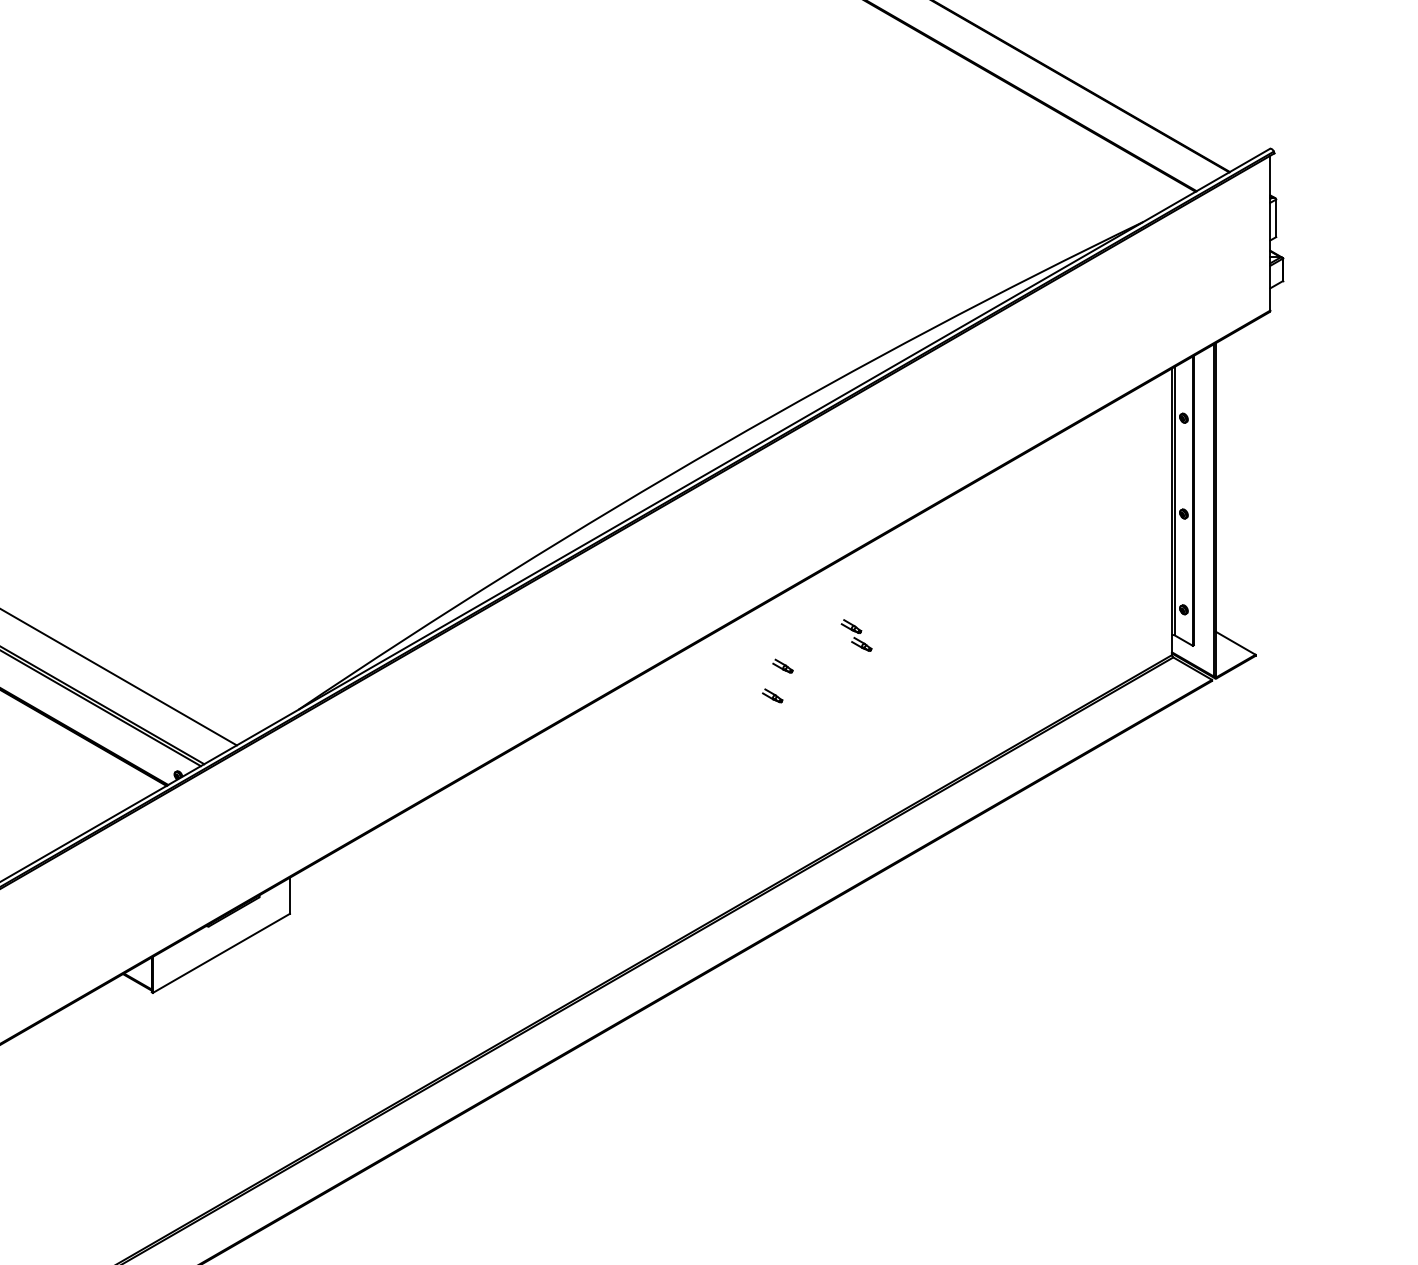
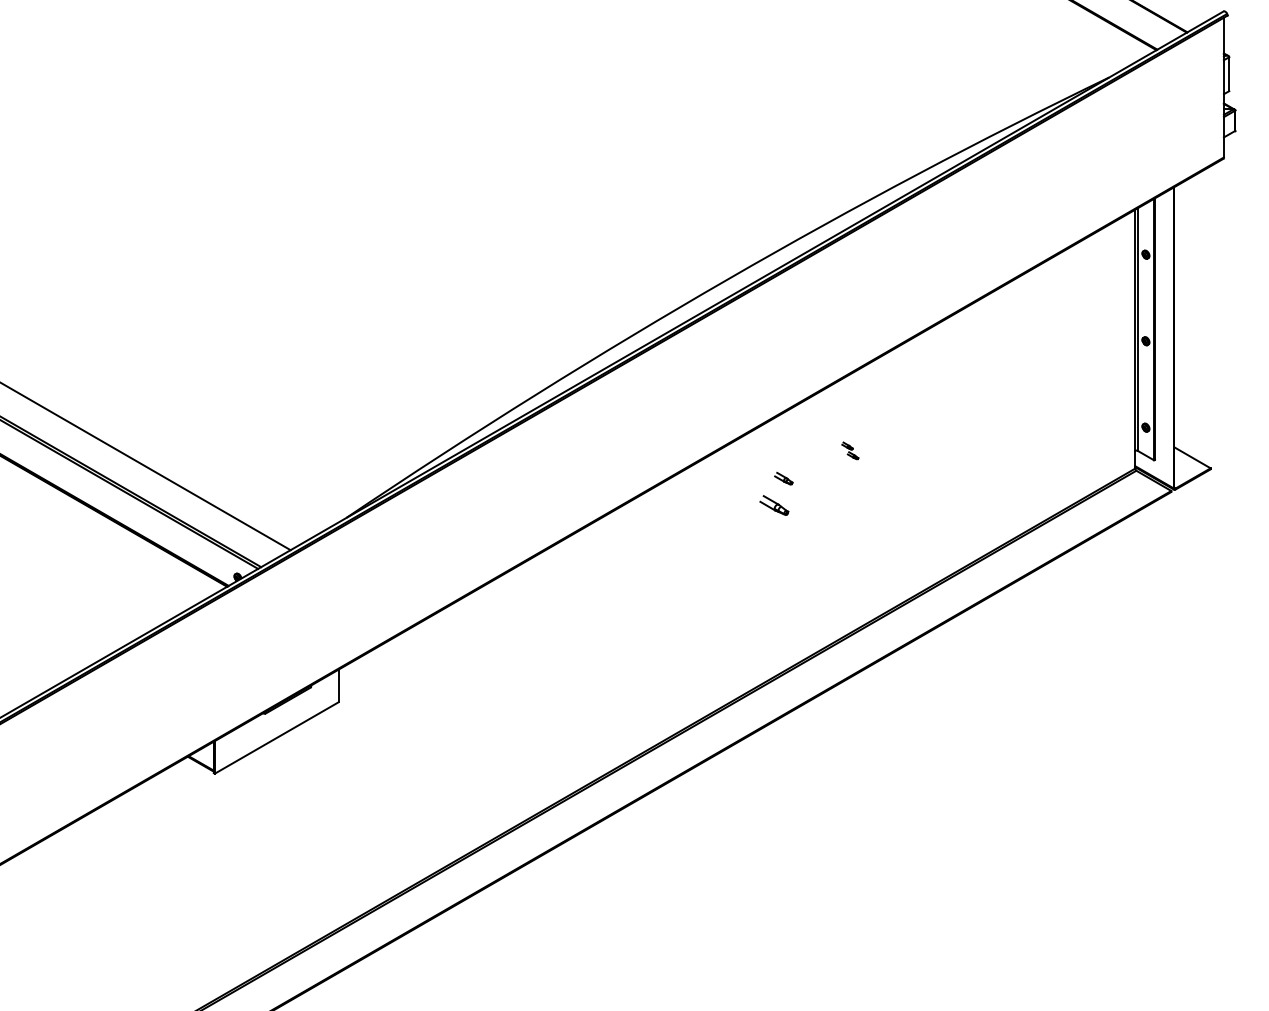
part: (856, 635) -> (850, 450), size x0.6
part: (772, 695) -> (774, 505), size x1.6

